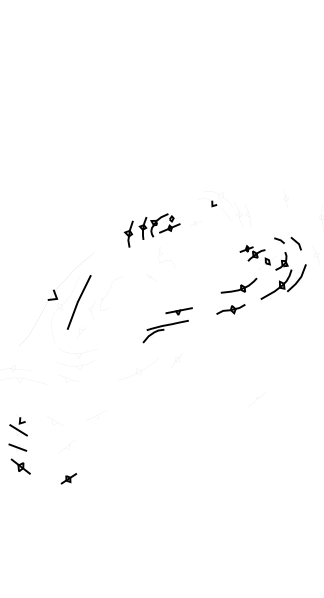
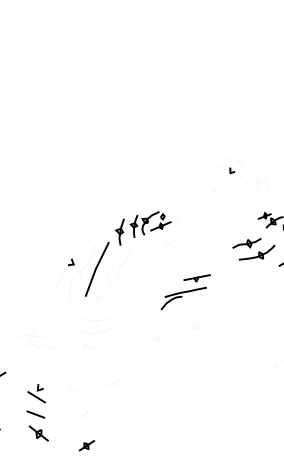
part: (151, 230) -> (142, 228), moved
part: (53, 295) -> (71, 262), size x0.62
part: (230, 309) -> (246, 243), moved

